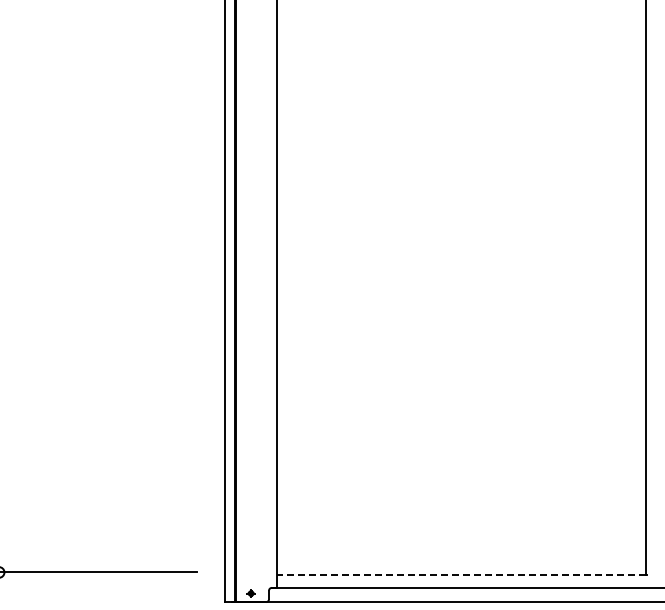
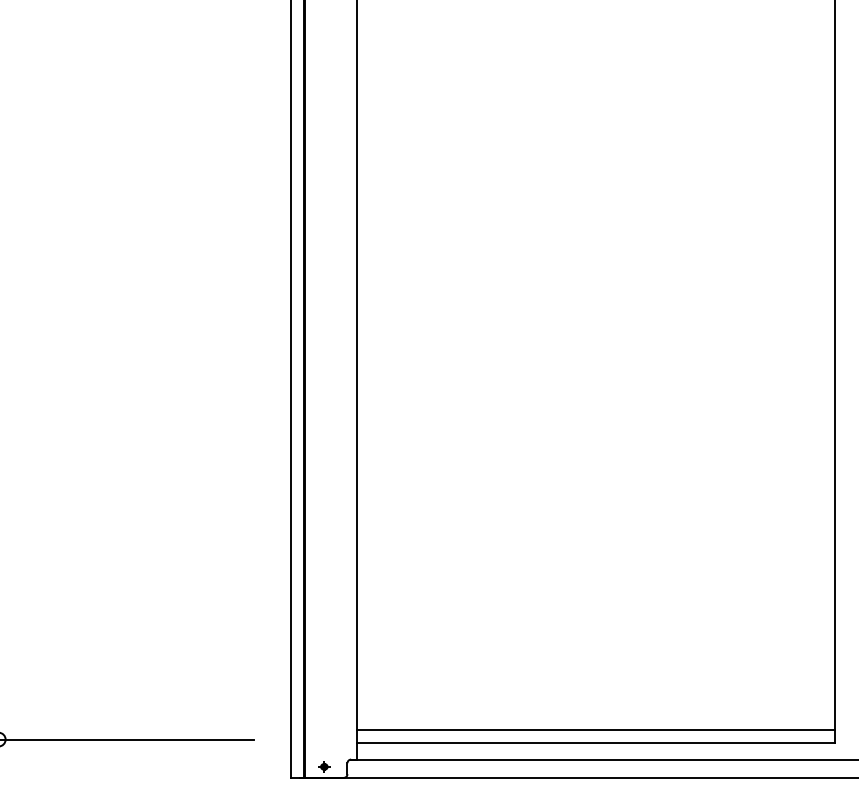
line: (461, 565) -> (596, 730), added
line: (461, 574) -> (596, 742), dashed -> solid

